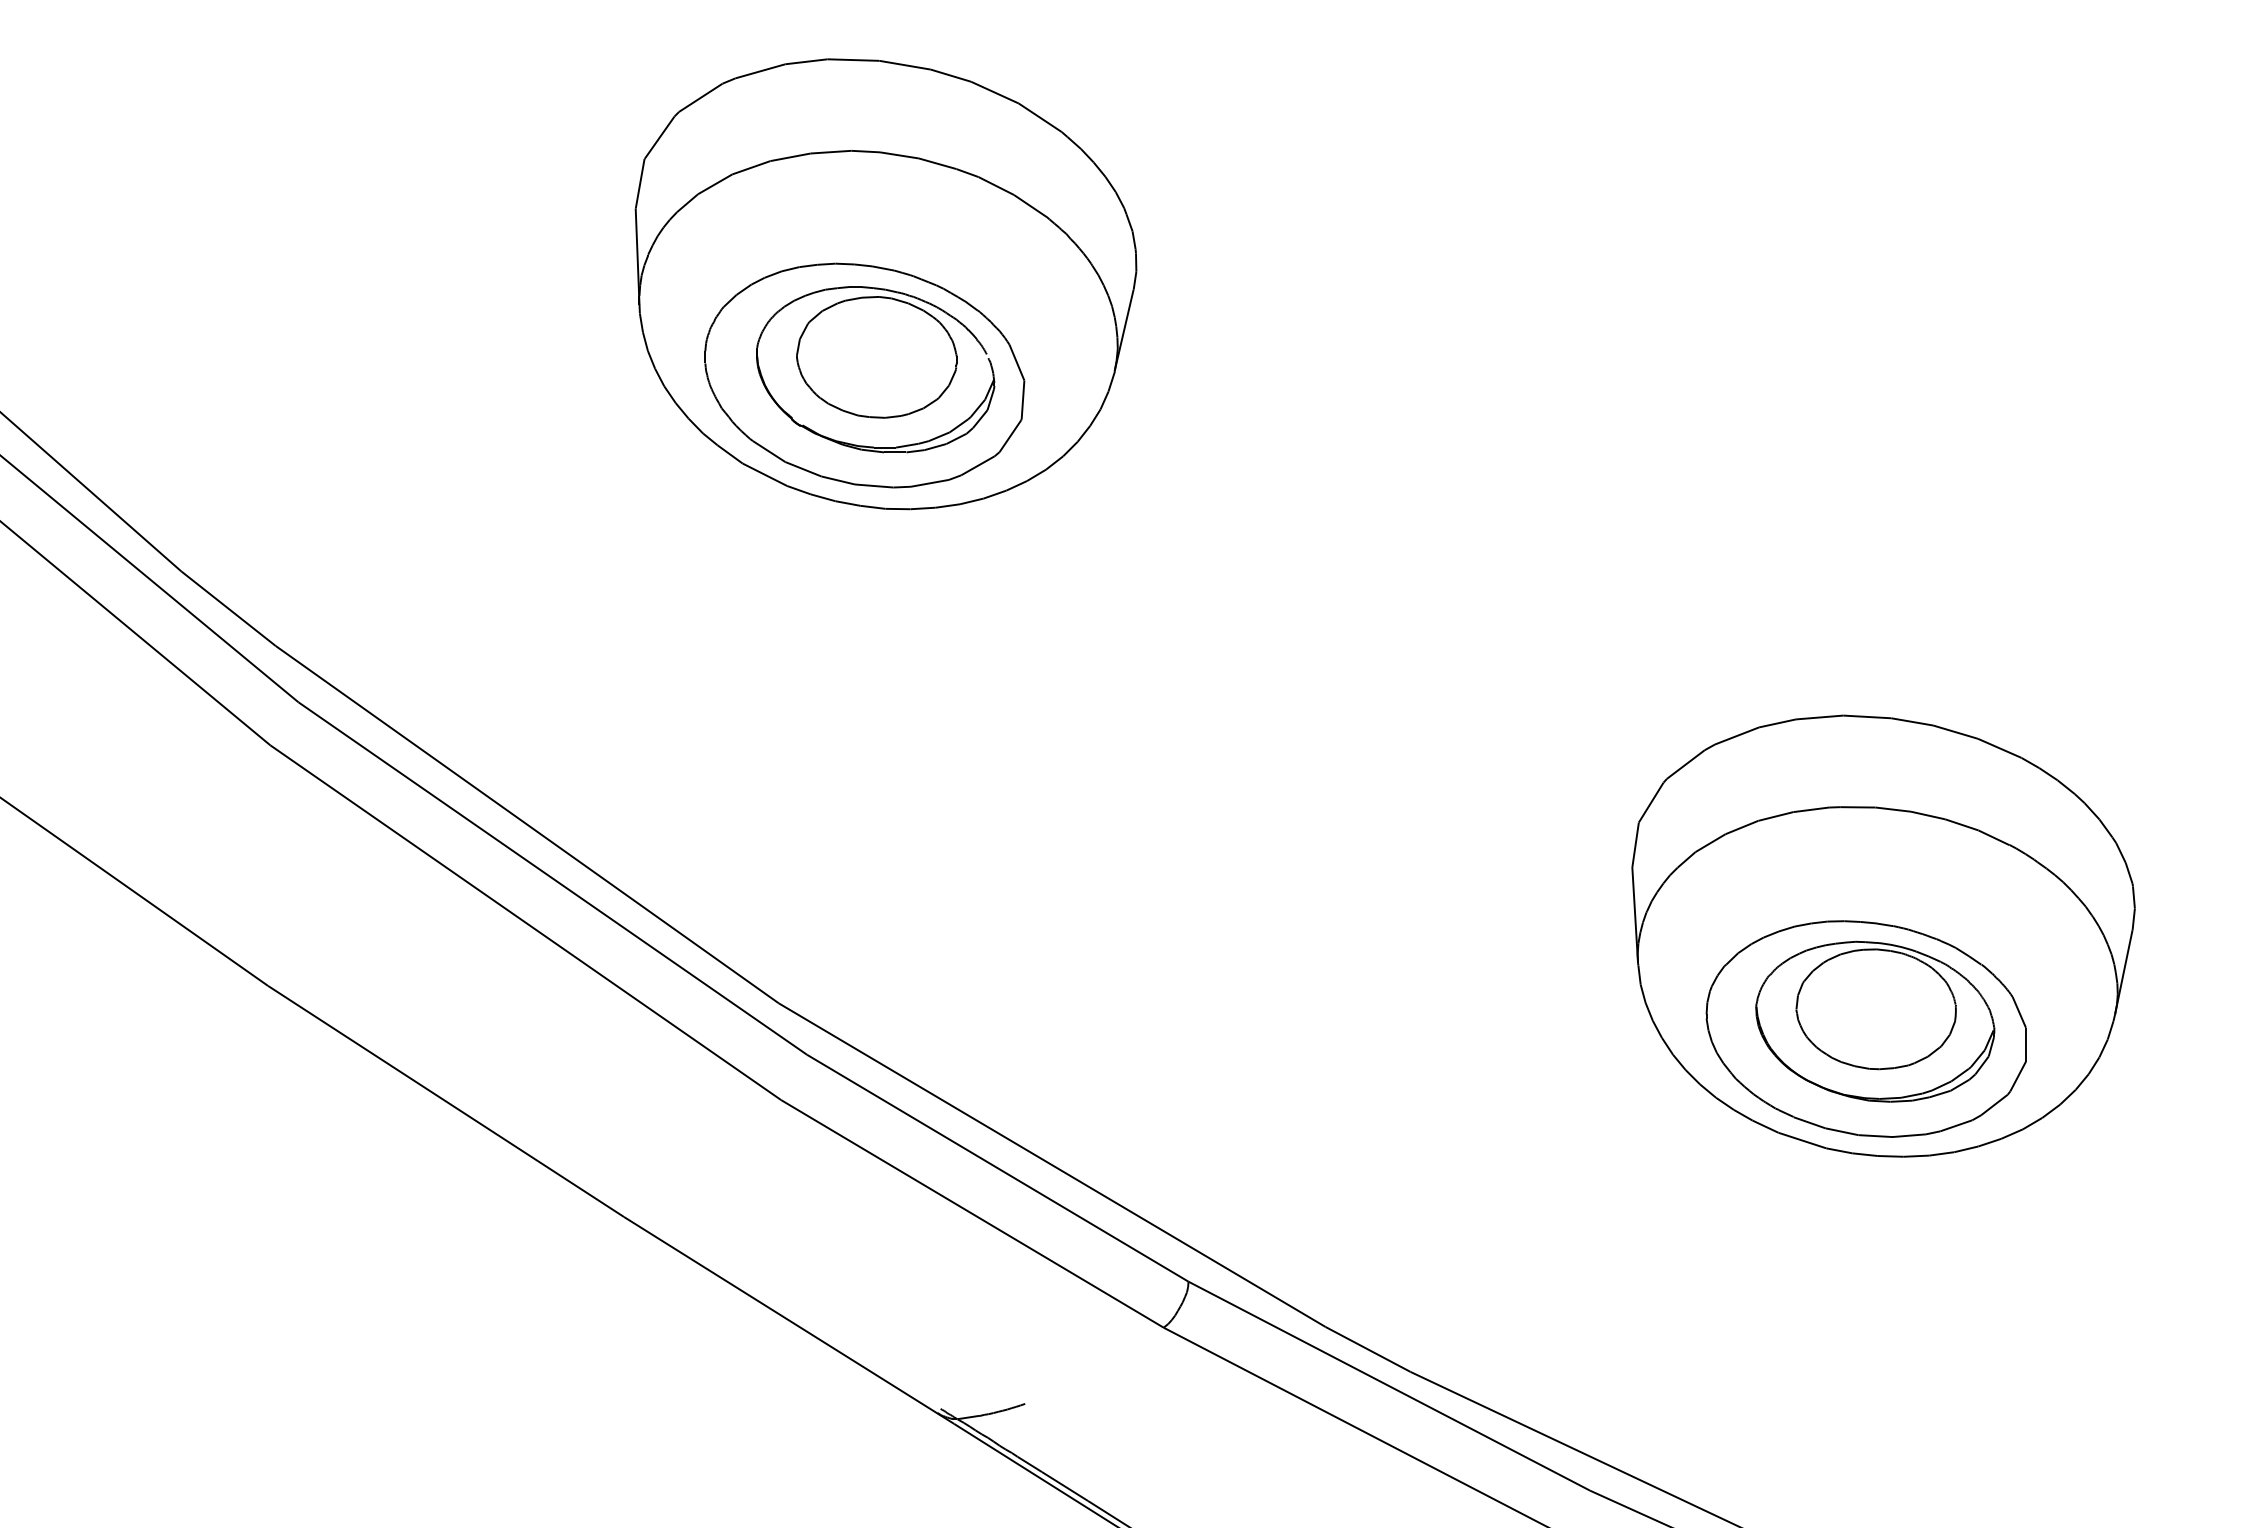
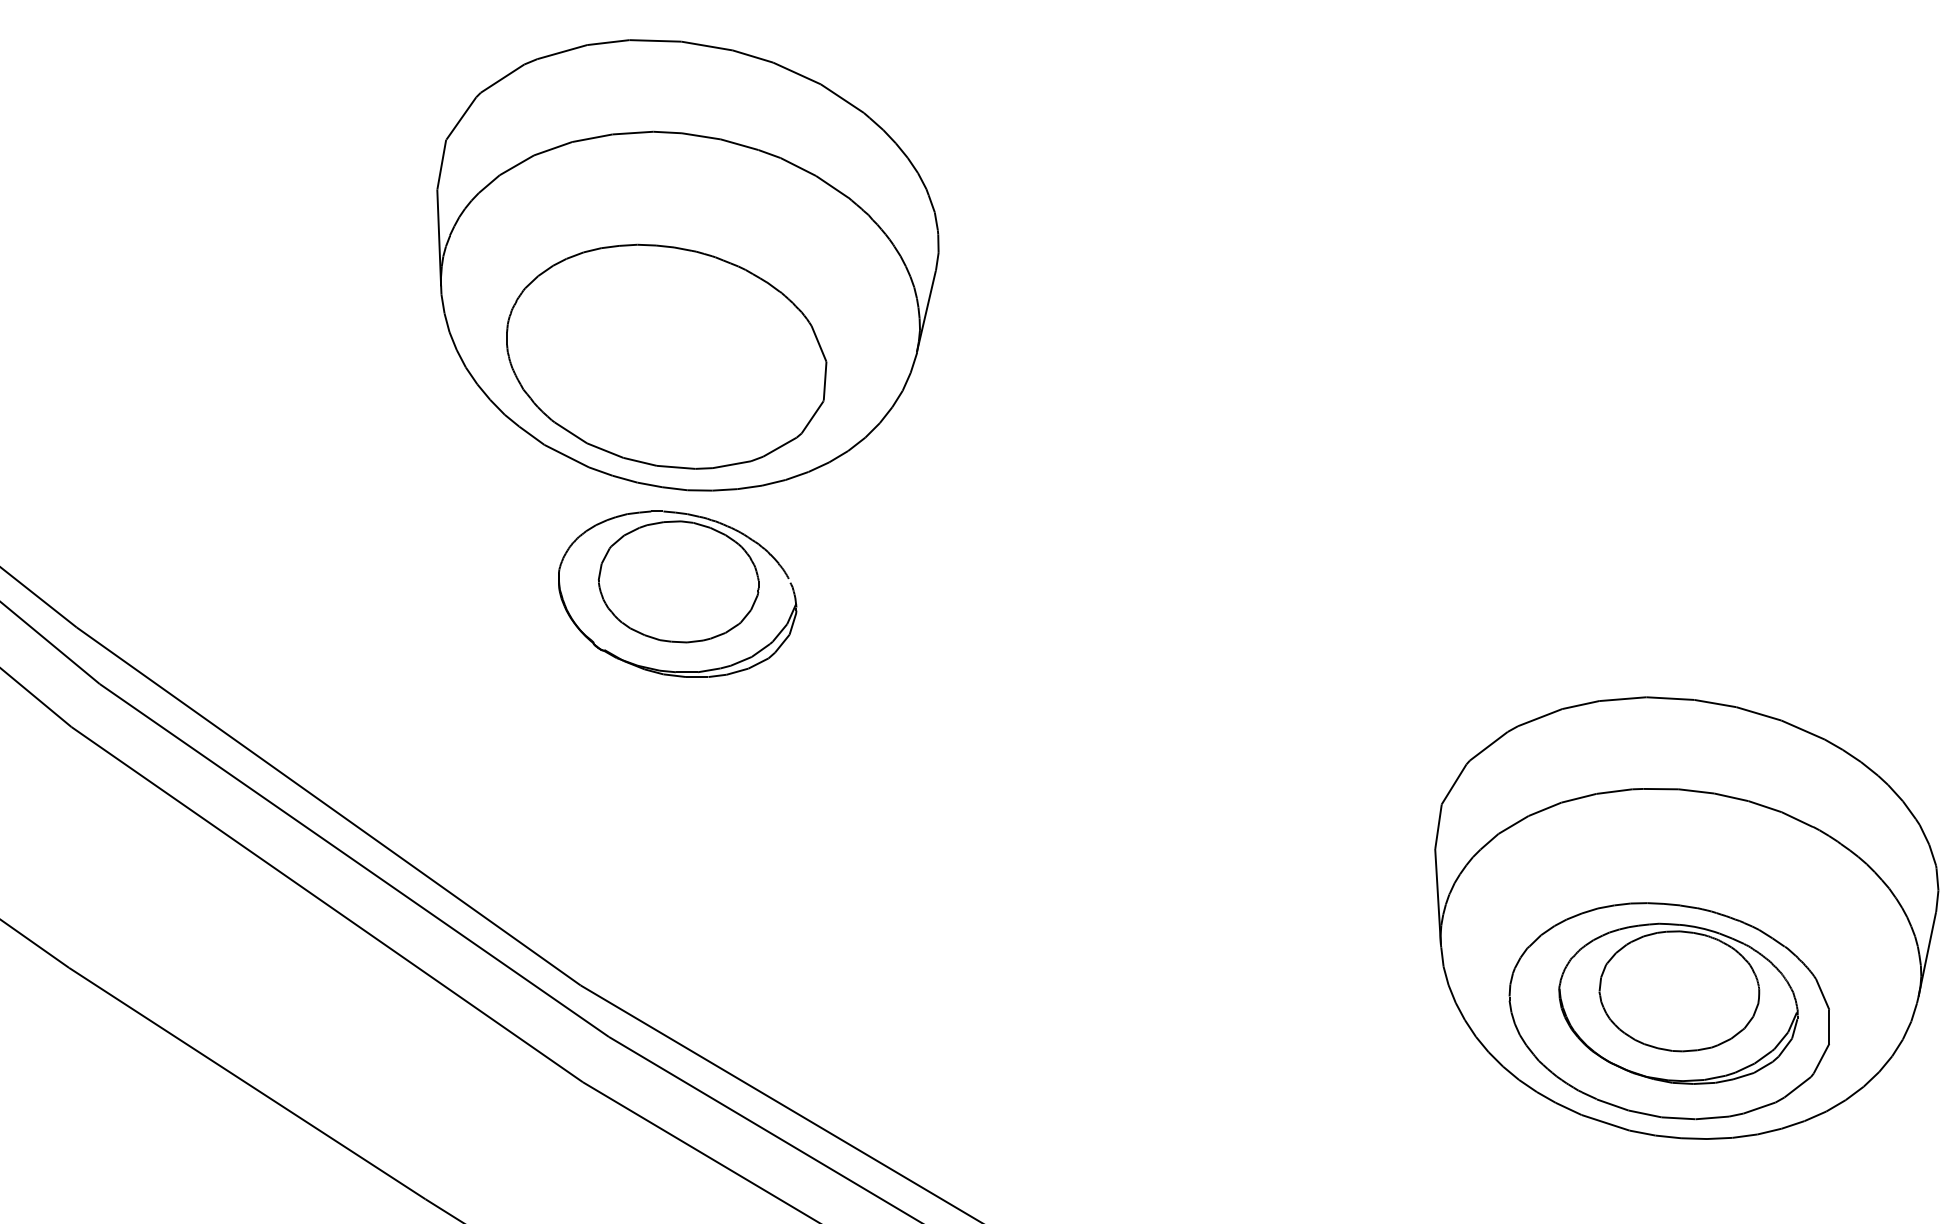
part: (875, 369) -> (677, 594), moved

